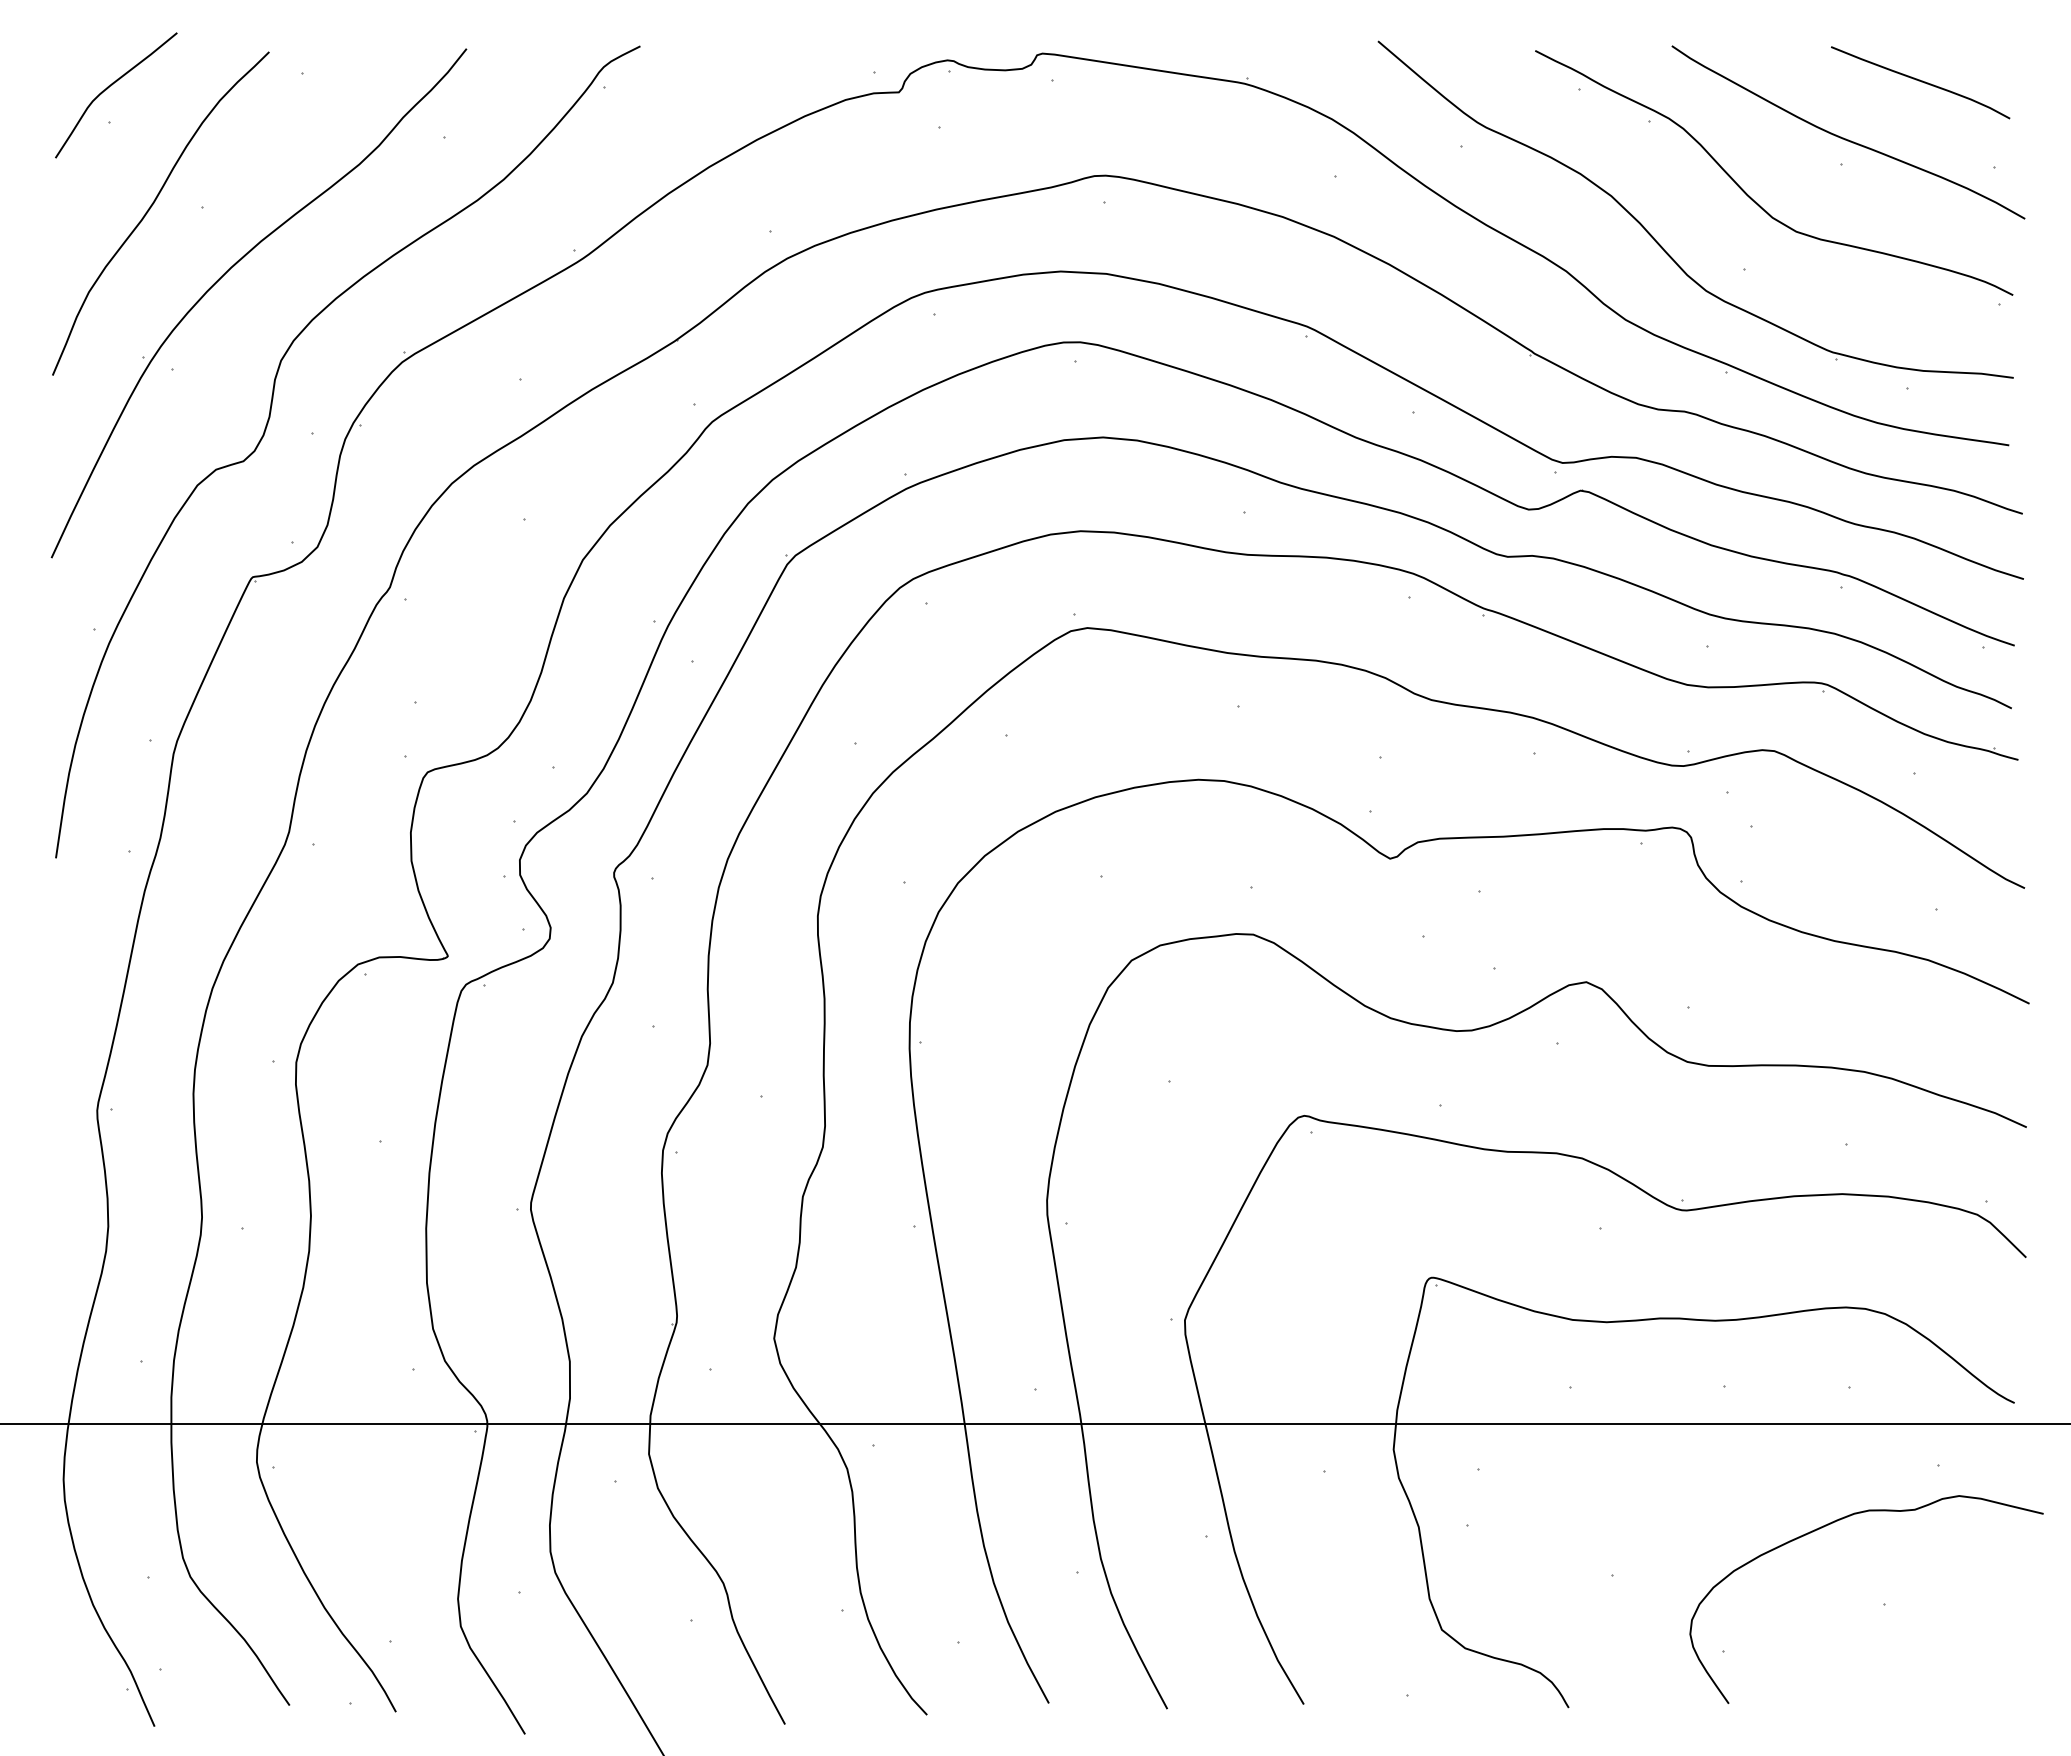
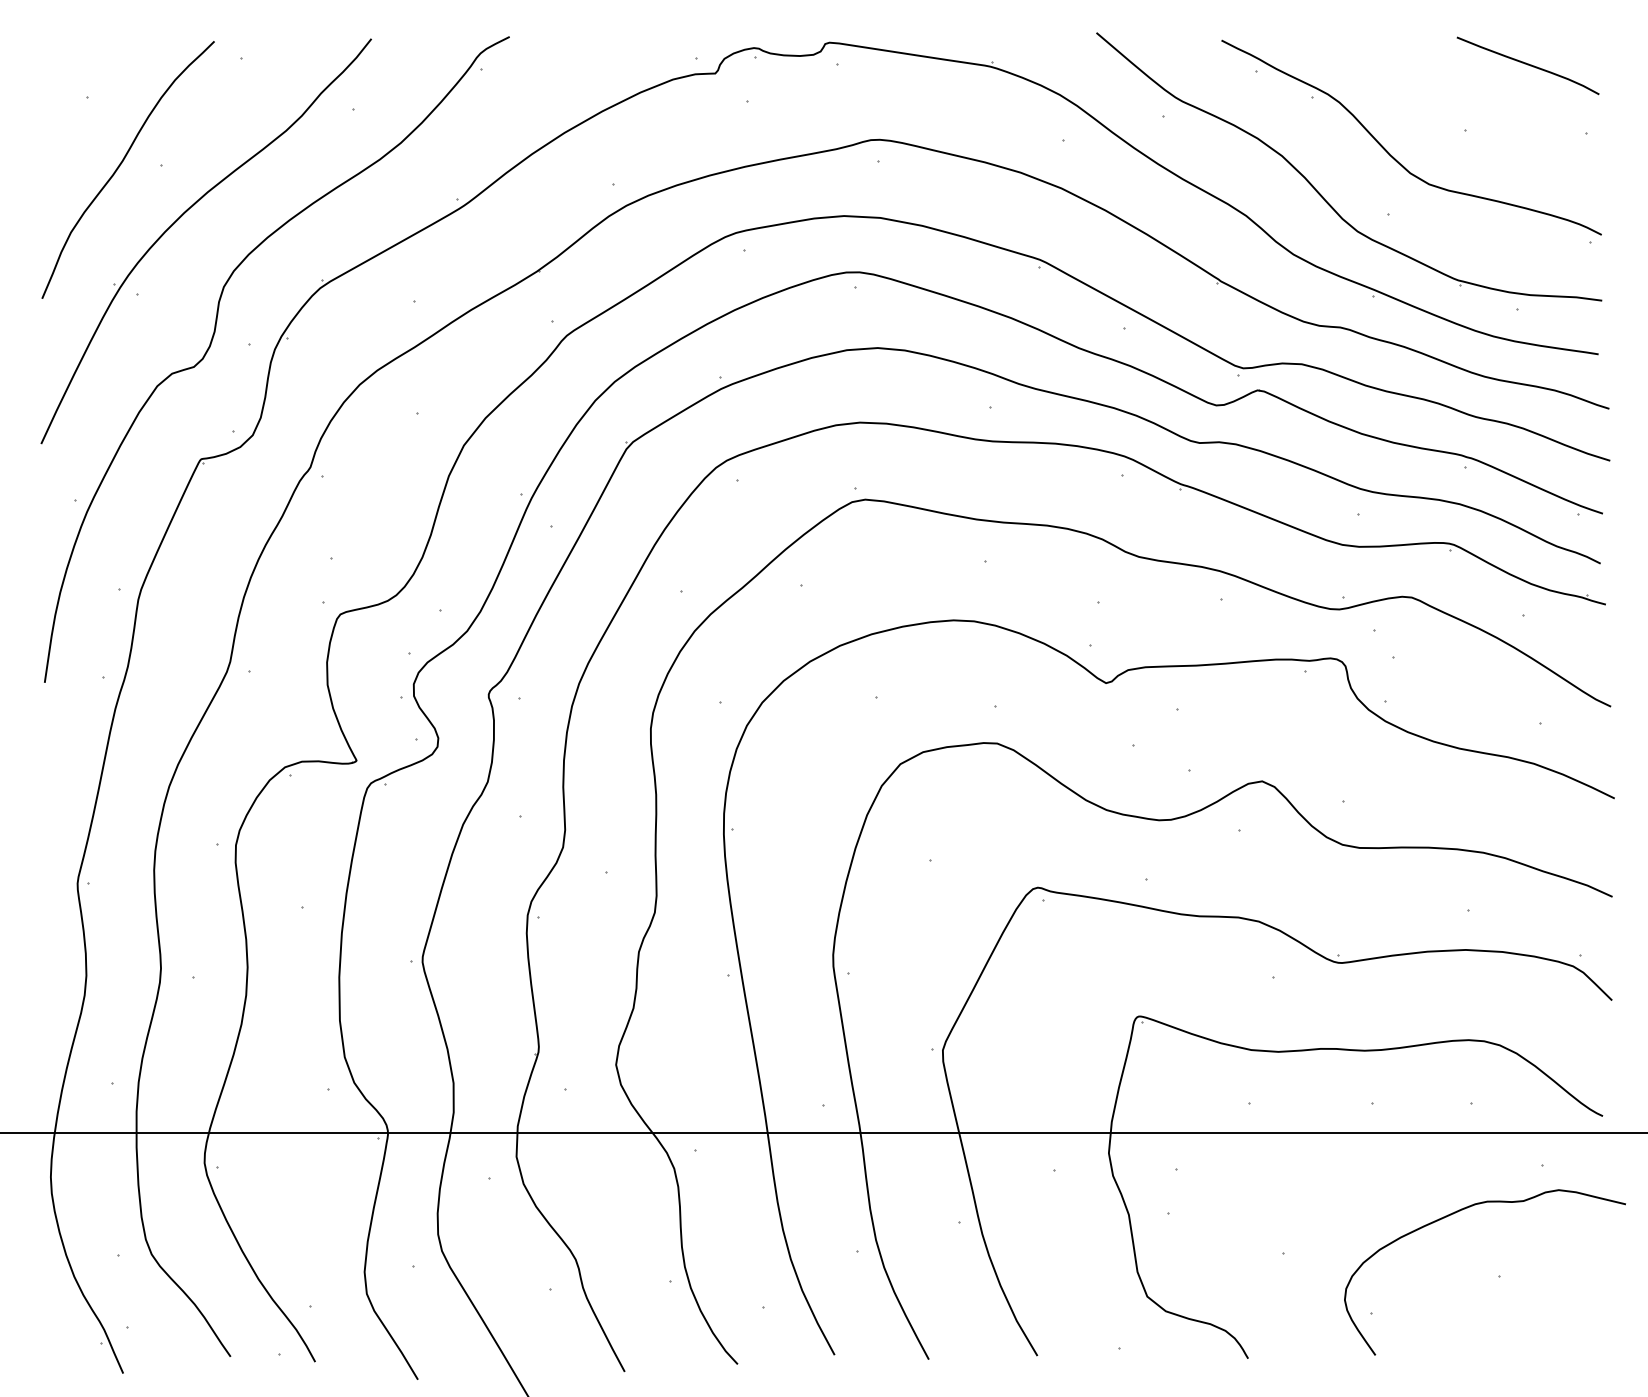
curve: (109, 87) -> (87, 69), removed
curve: (1846, 138) -> (1469, 110), removed

